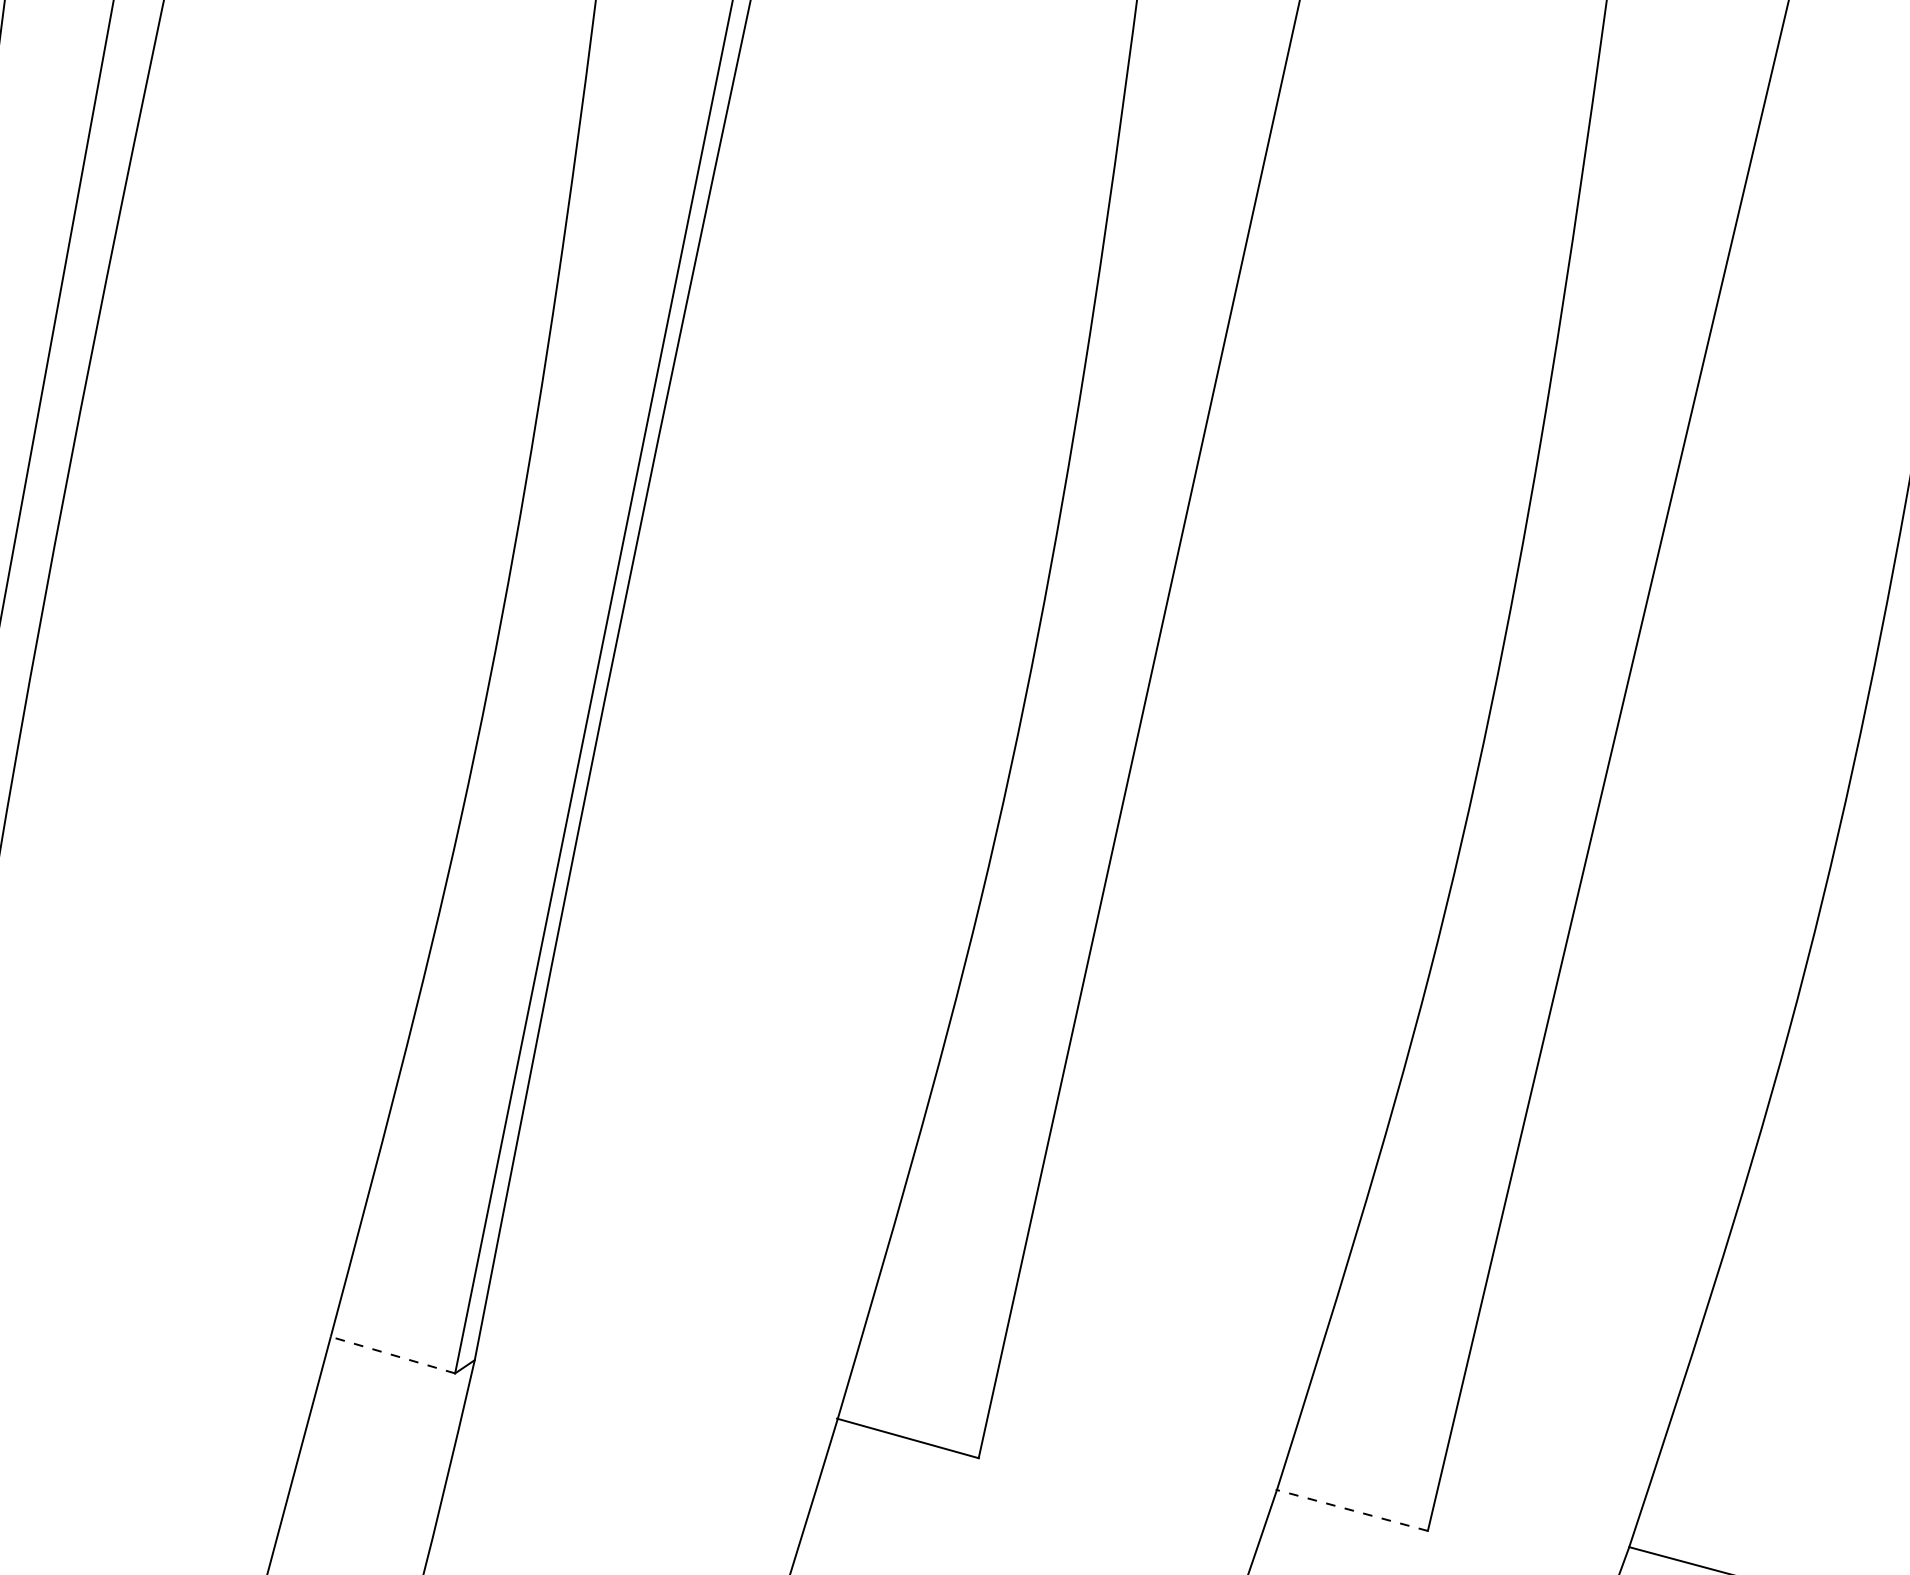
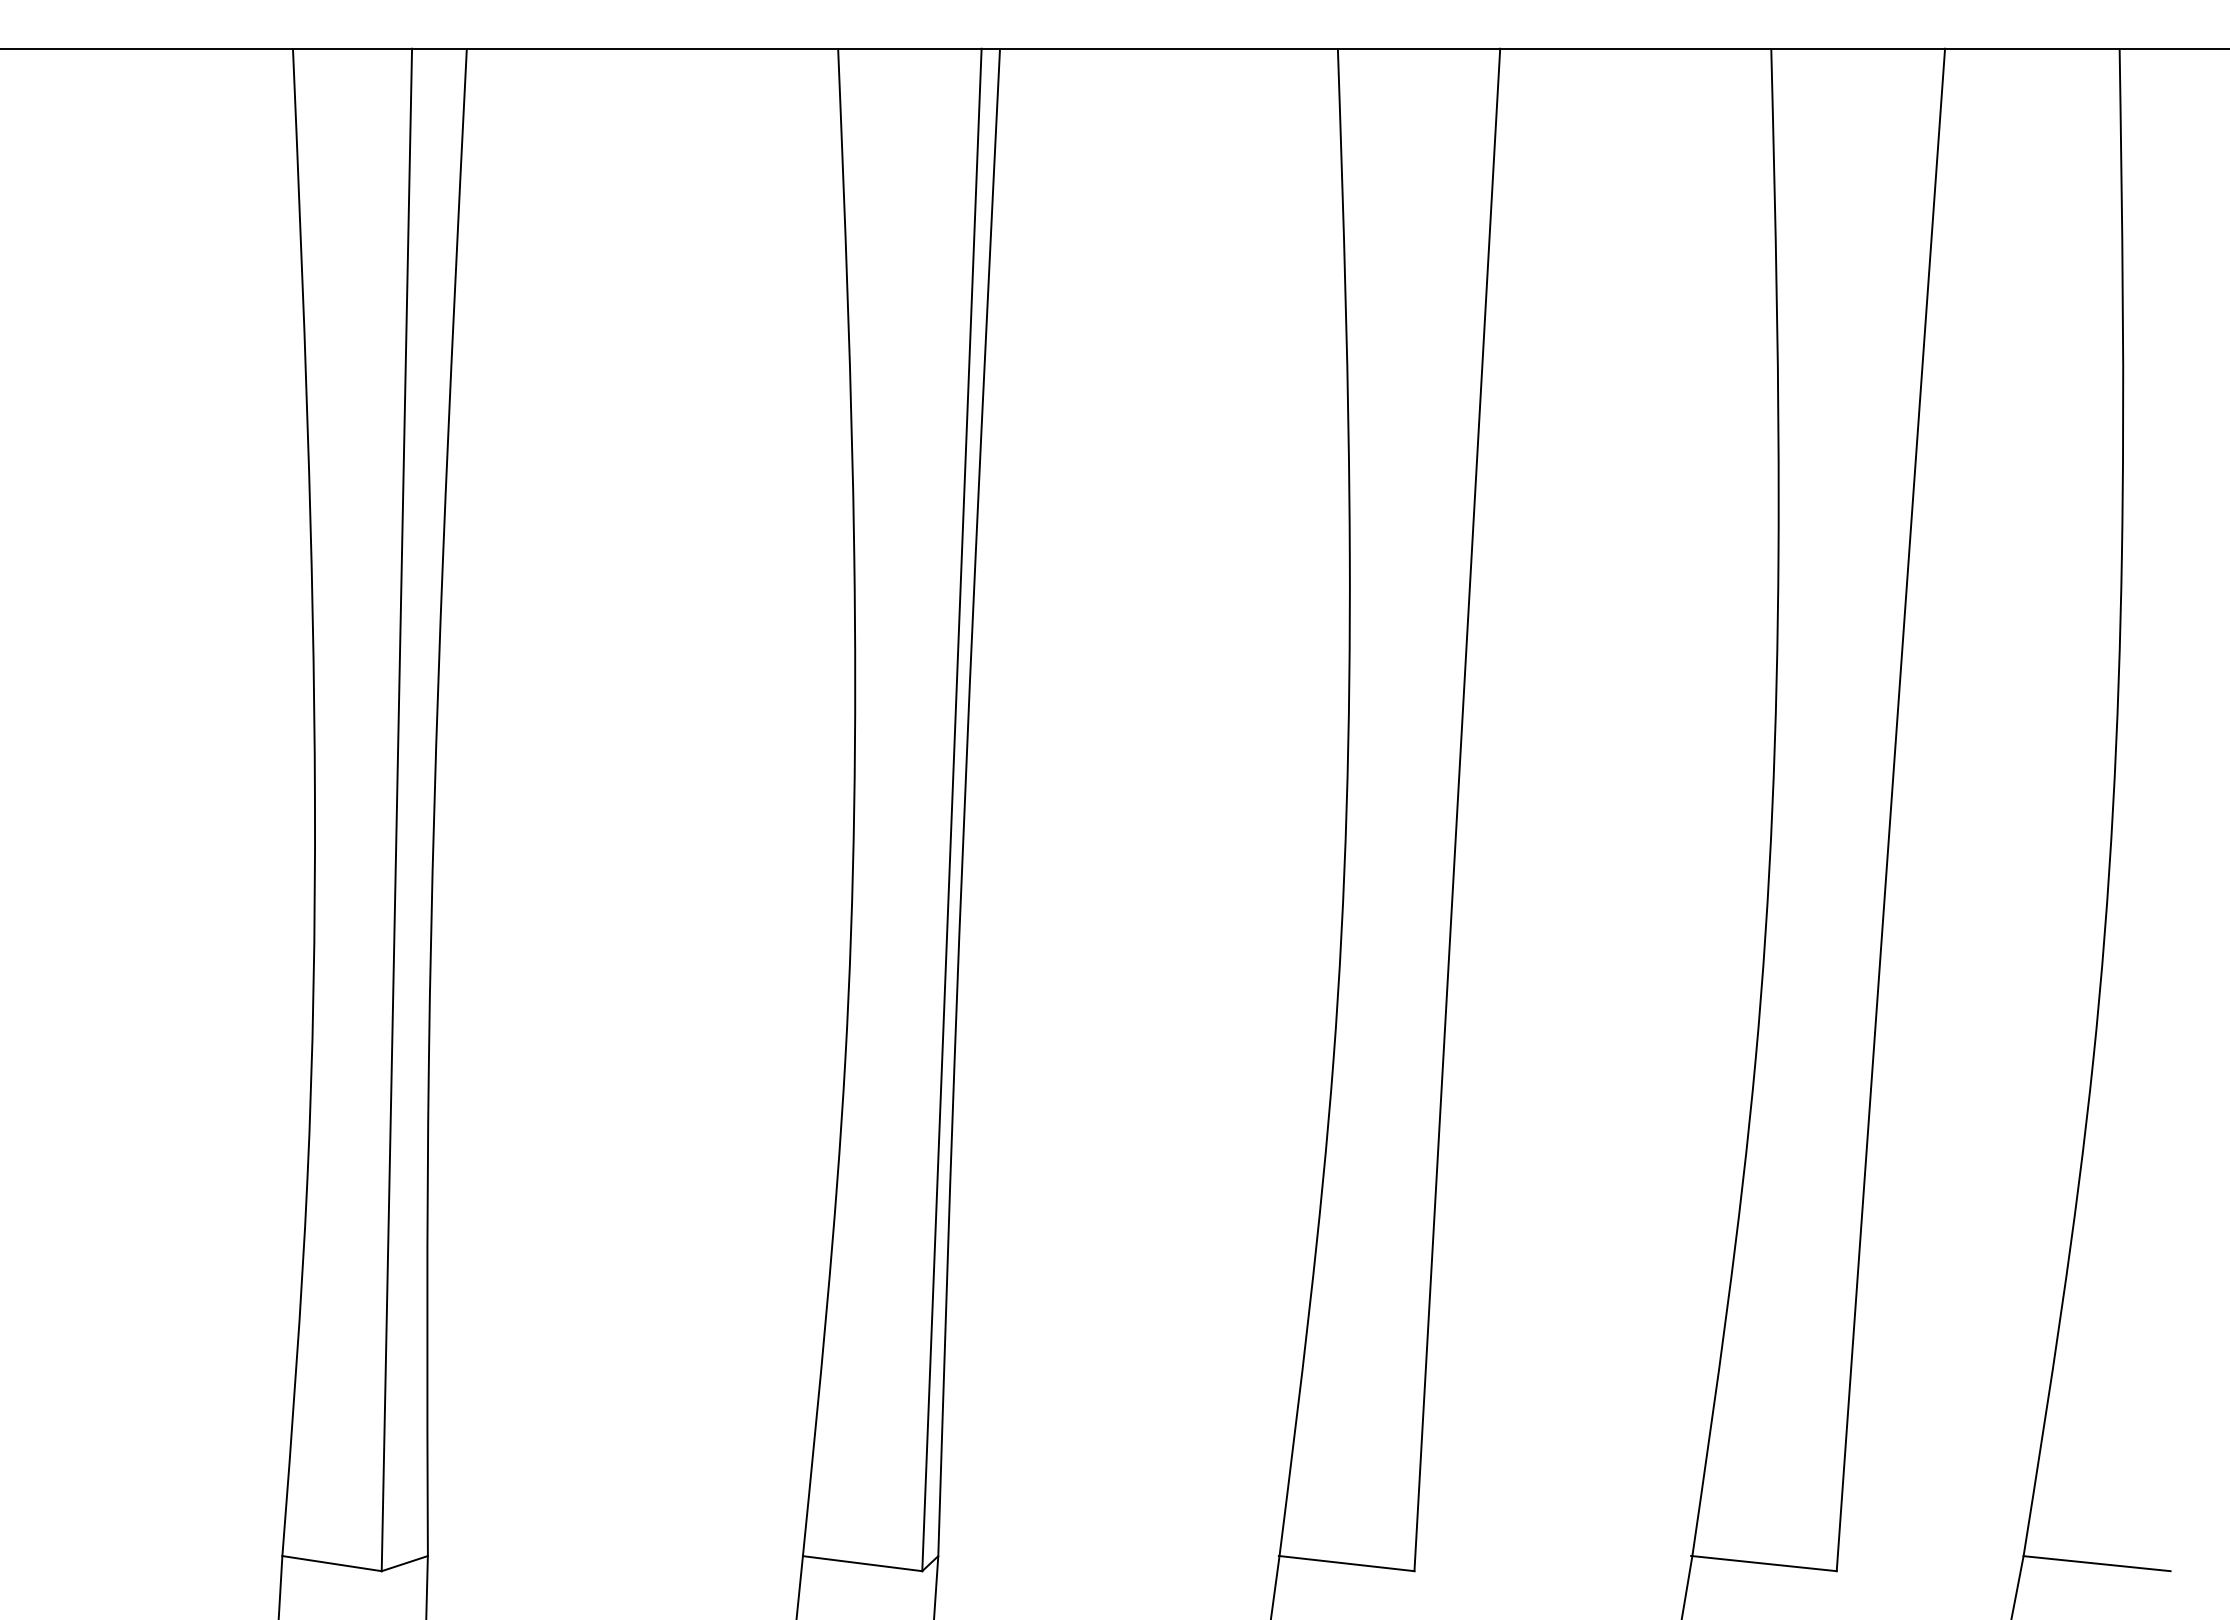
line: (392, 1354) -> (862, 1563), dashed -> solid
line: (1351, 1510) -> (1763, 1563), dashed -> solid

